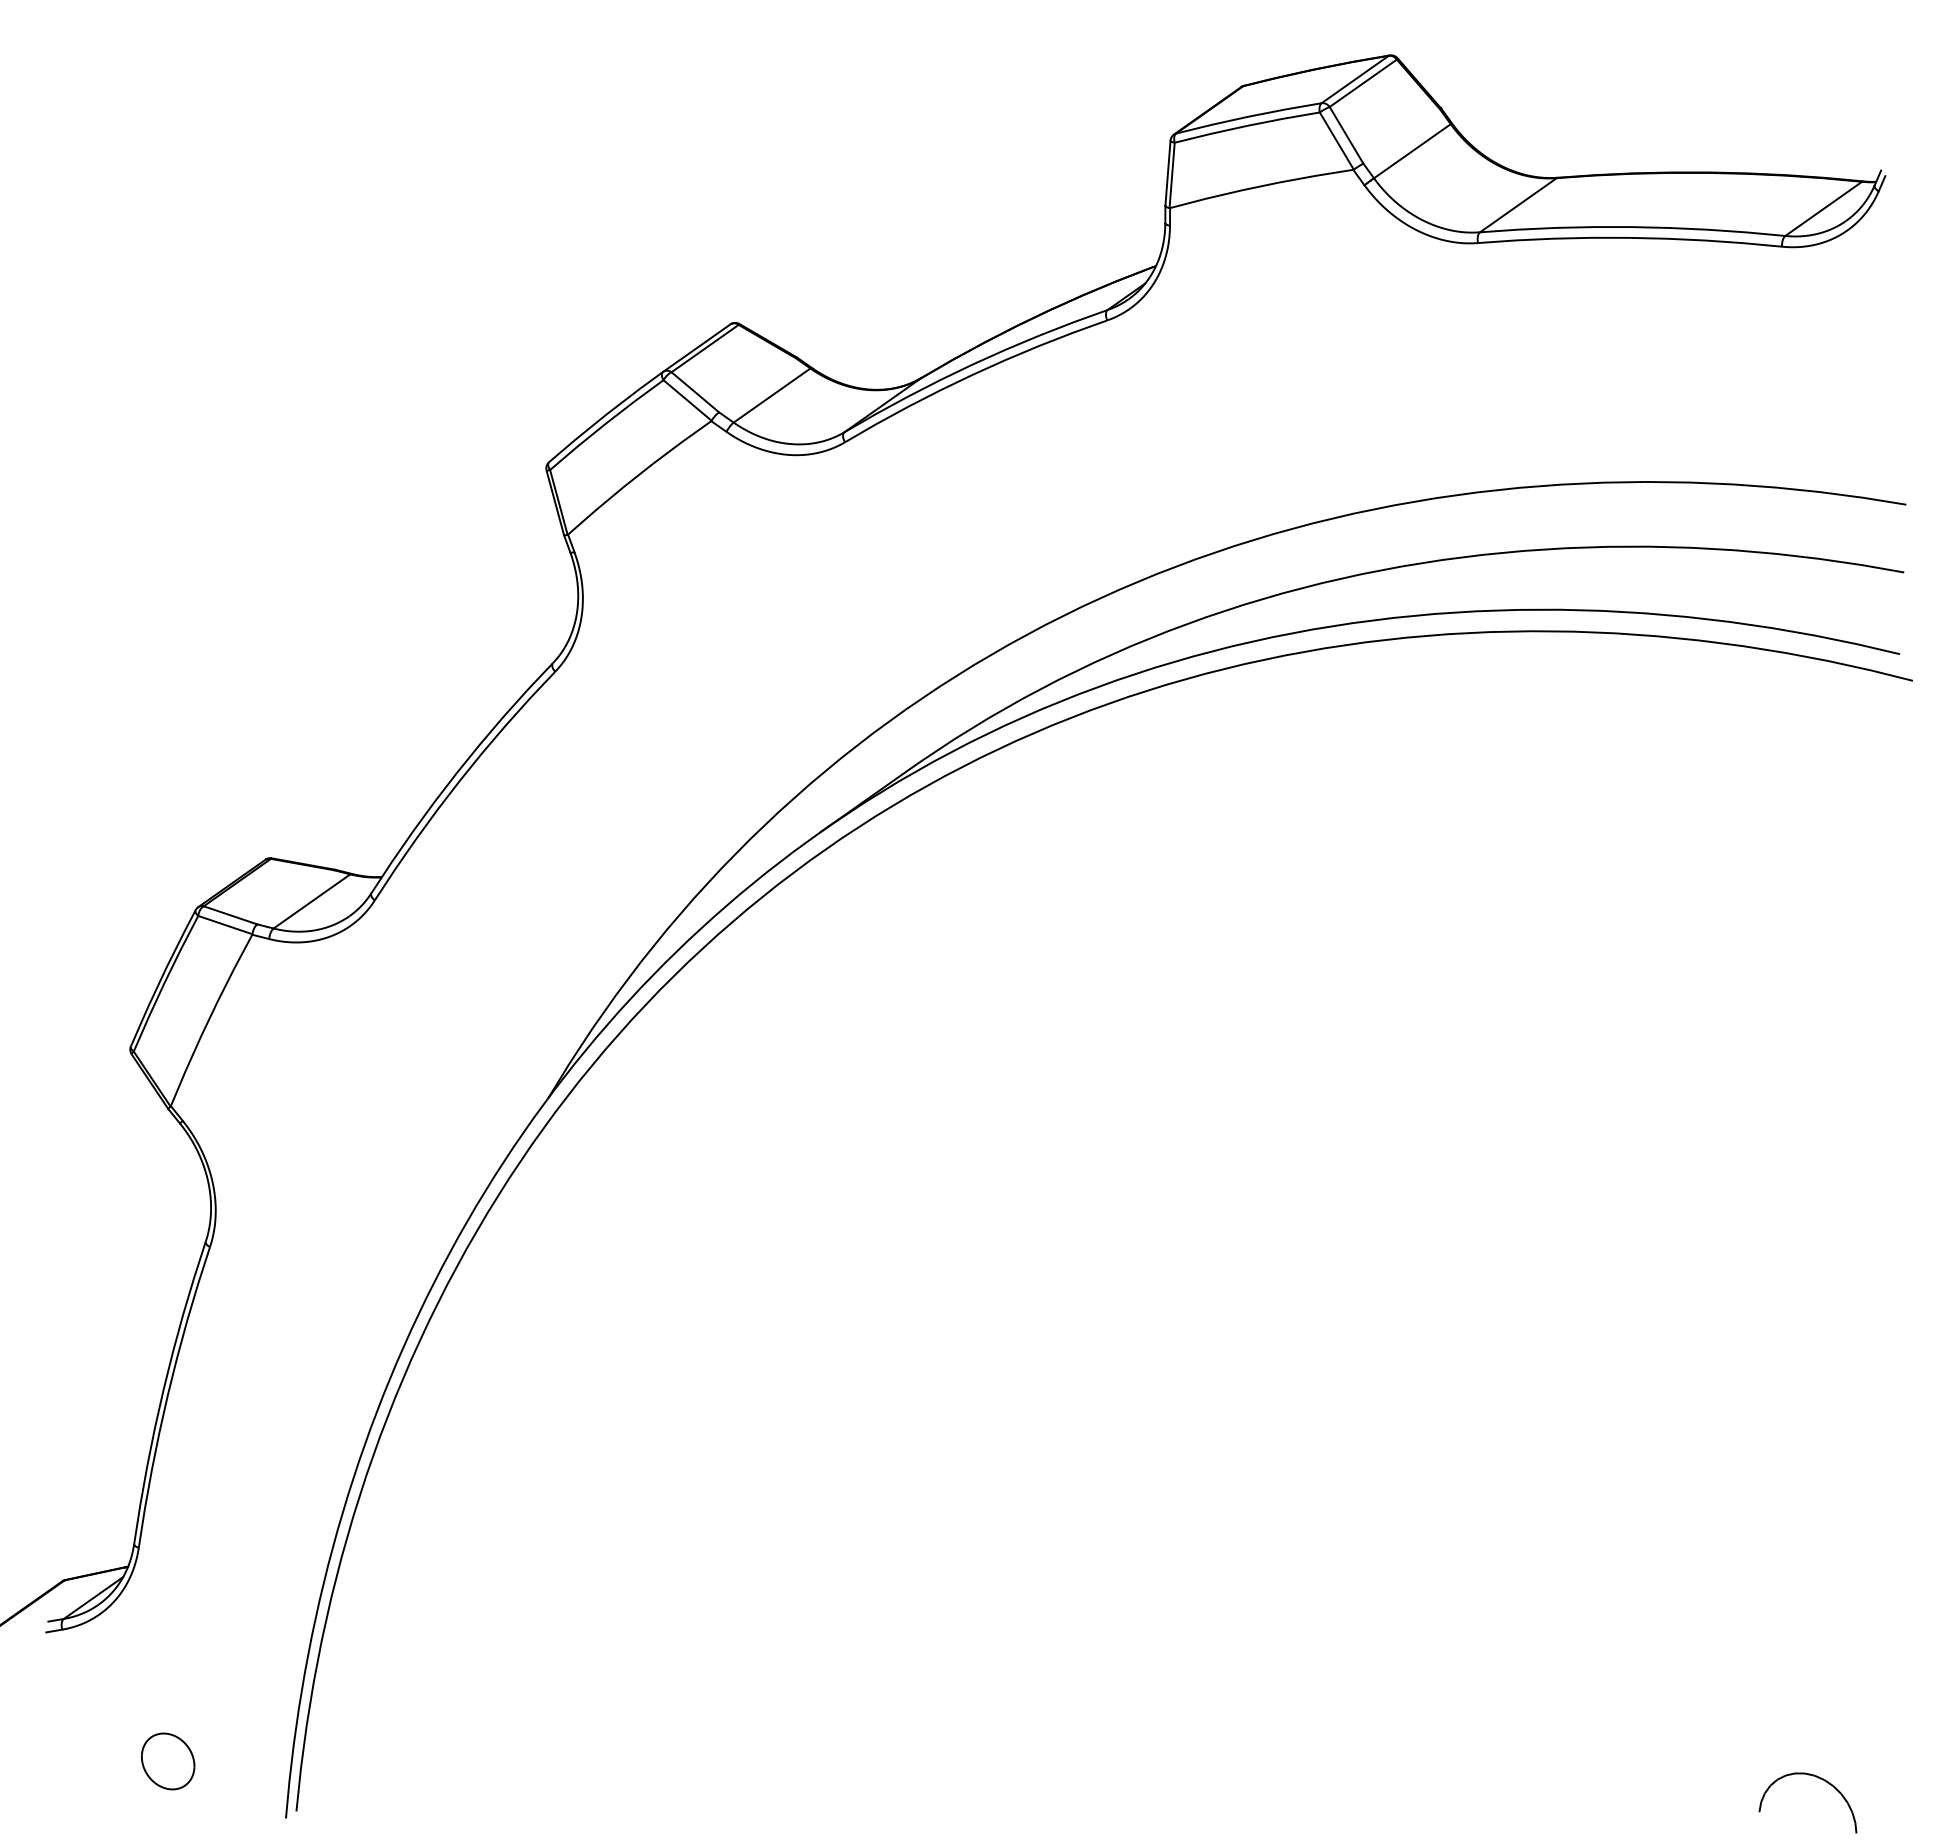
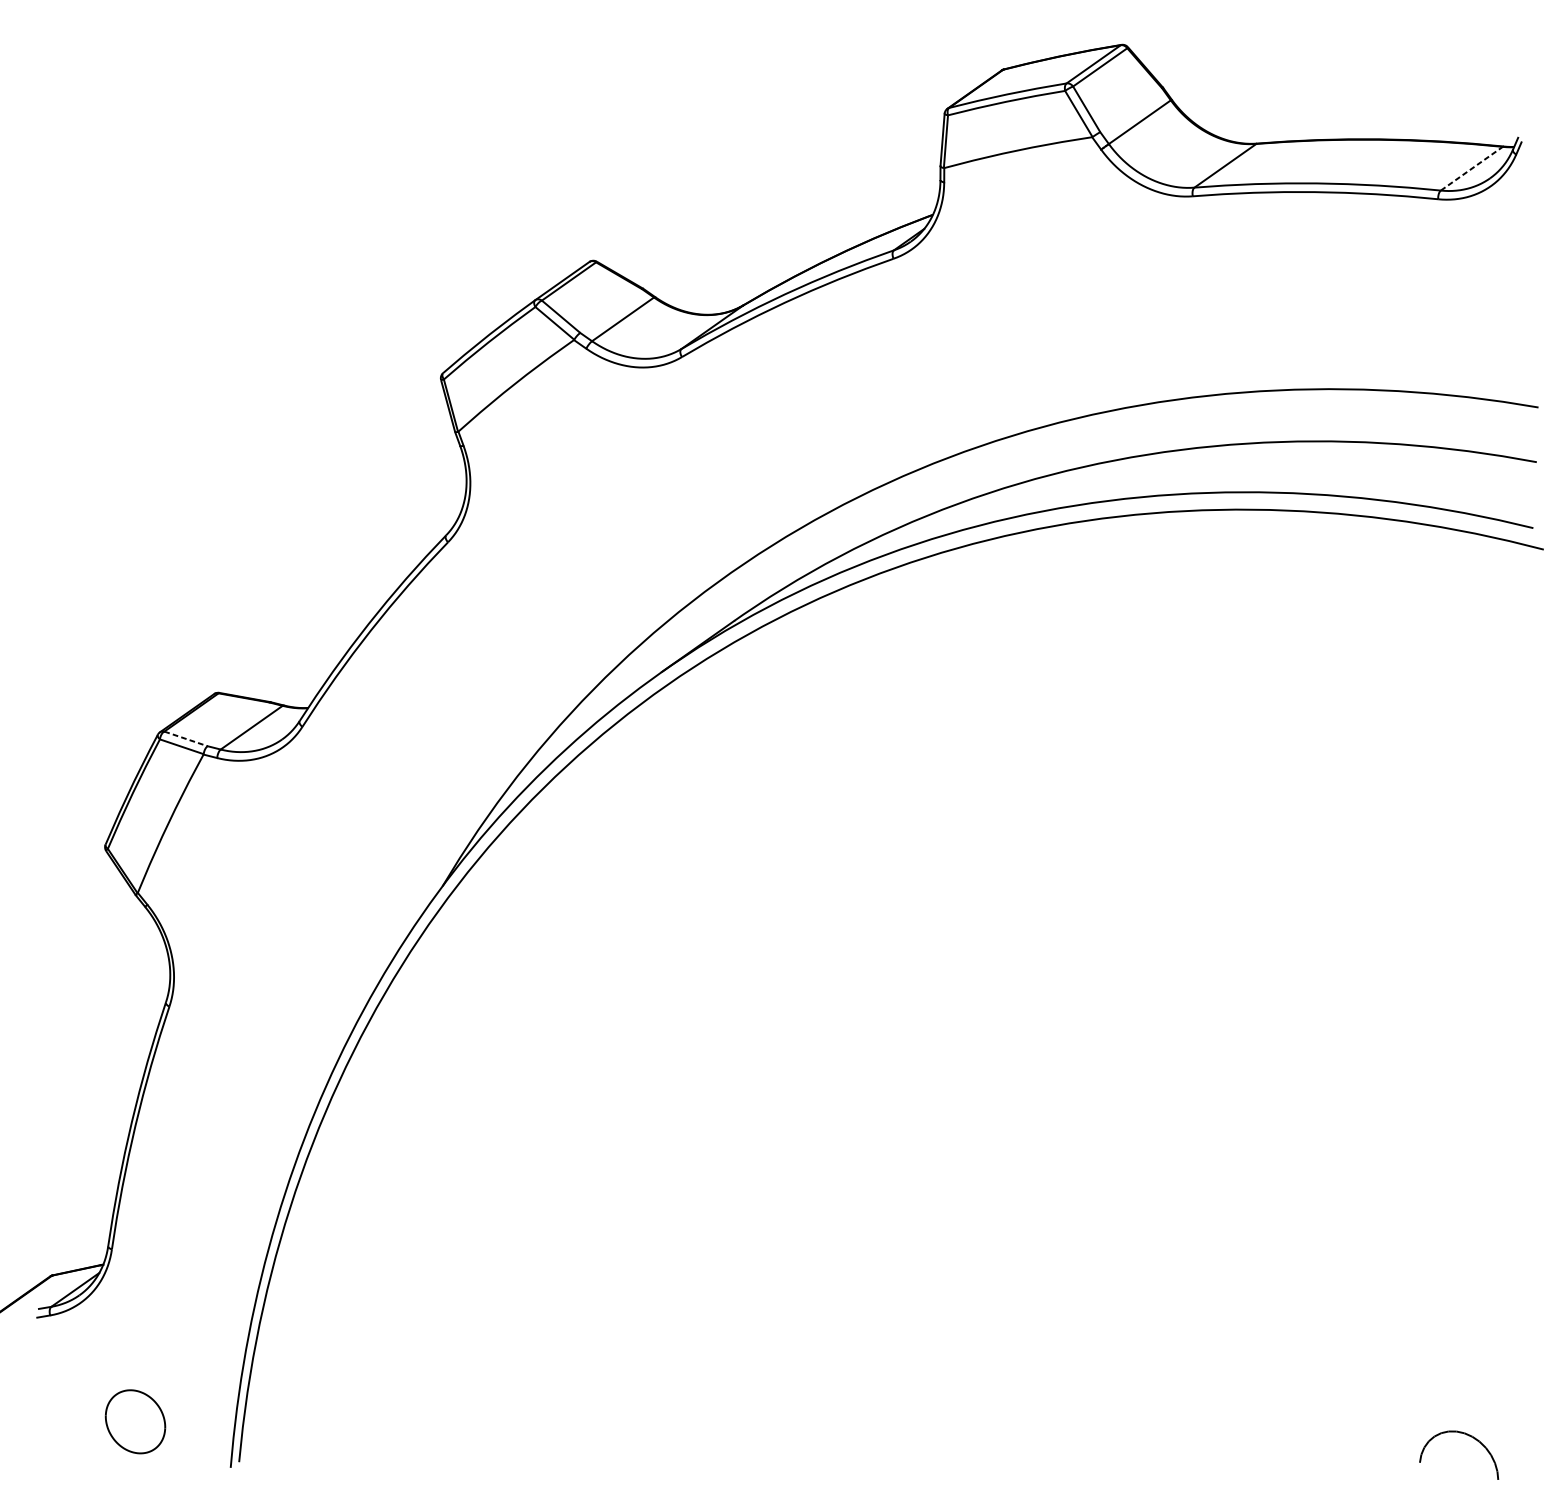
line: (1823, 208) -> (1471, 168), solid -> dashed
line: (231, 915) -> (186, 739), solid -> dashed
part: (168, 1761) -> (135, 1421), size x1.4

